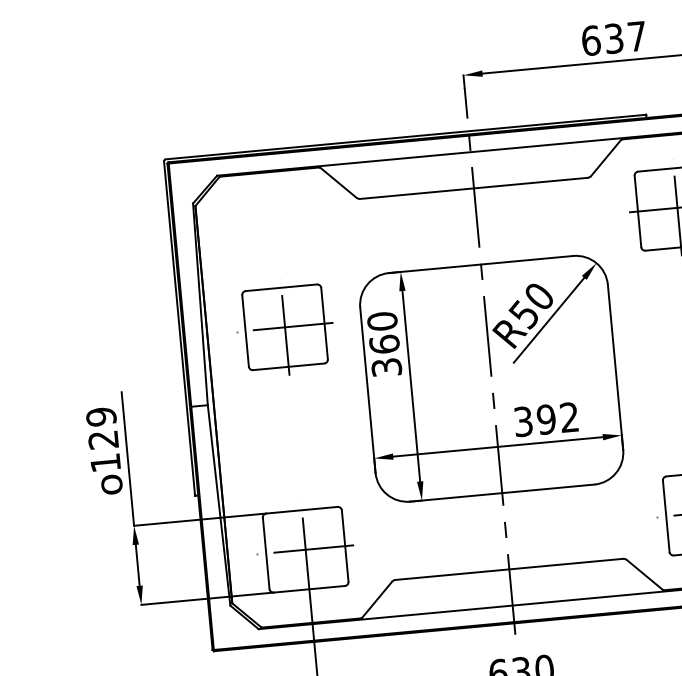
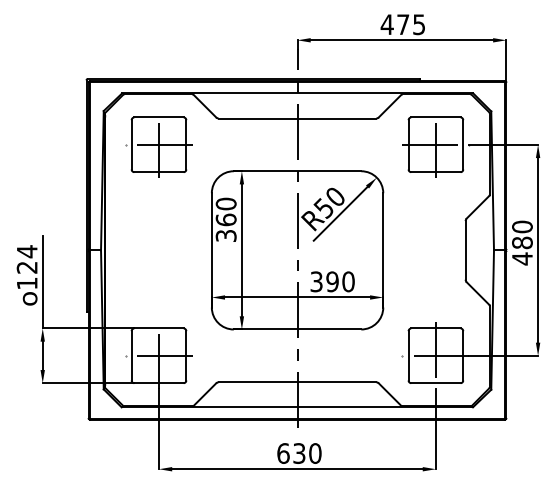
text: (613, 38) -> (402, 24), 637 -> 475
part: (284, 329) -> (158, 146), moved
text: (100, 416) -> (26, 251), 129 -> 124
text: (569, 416) -> (348, 281), 392 -> 390

